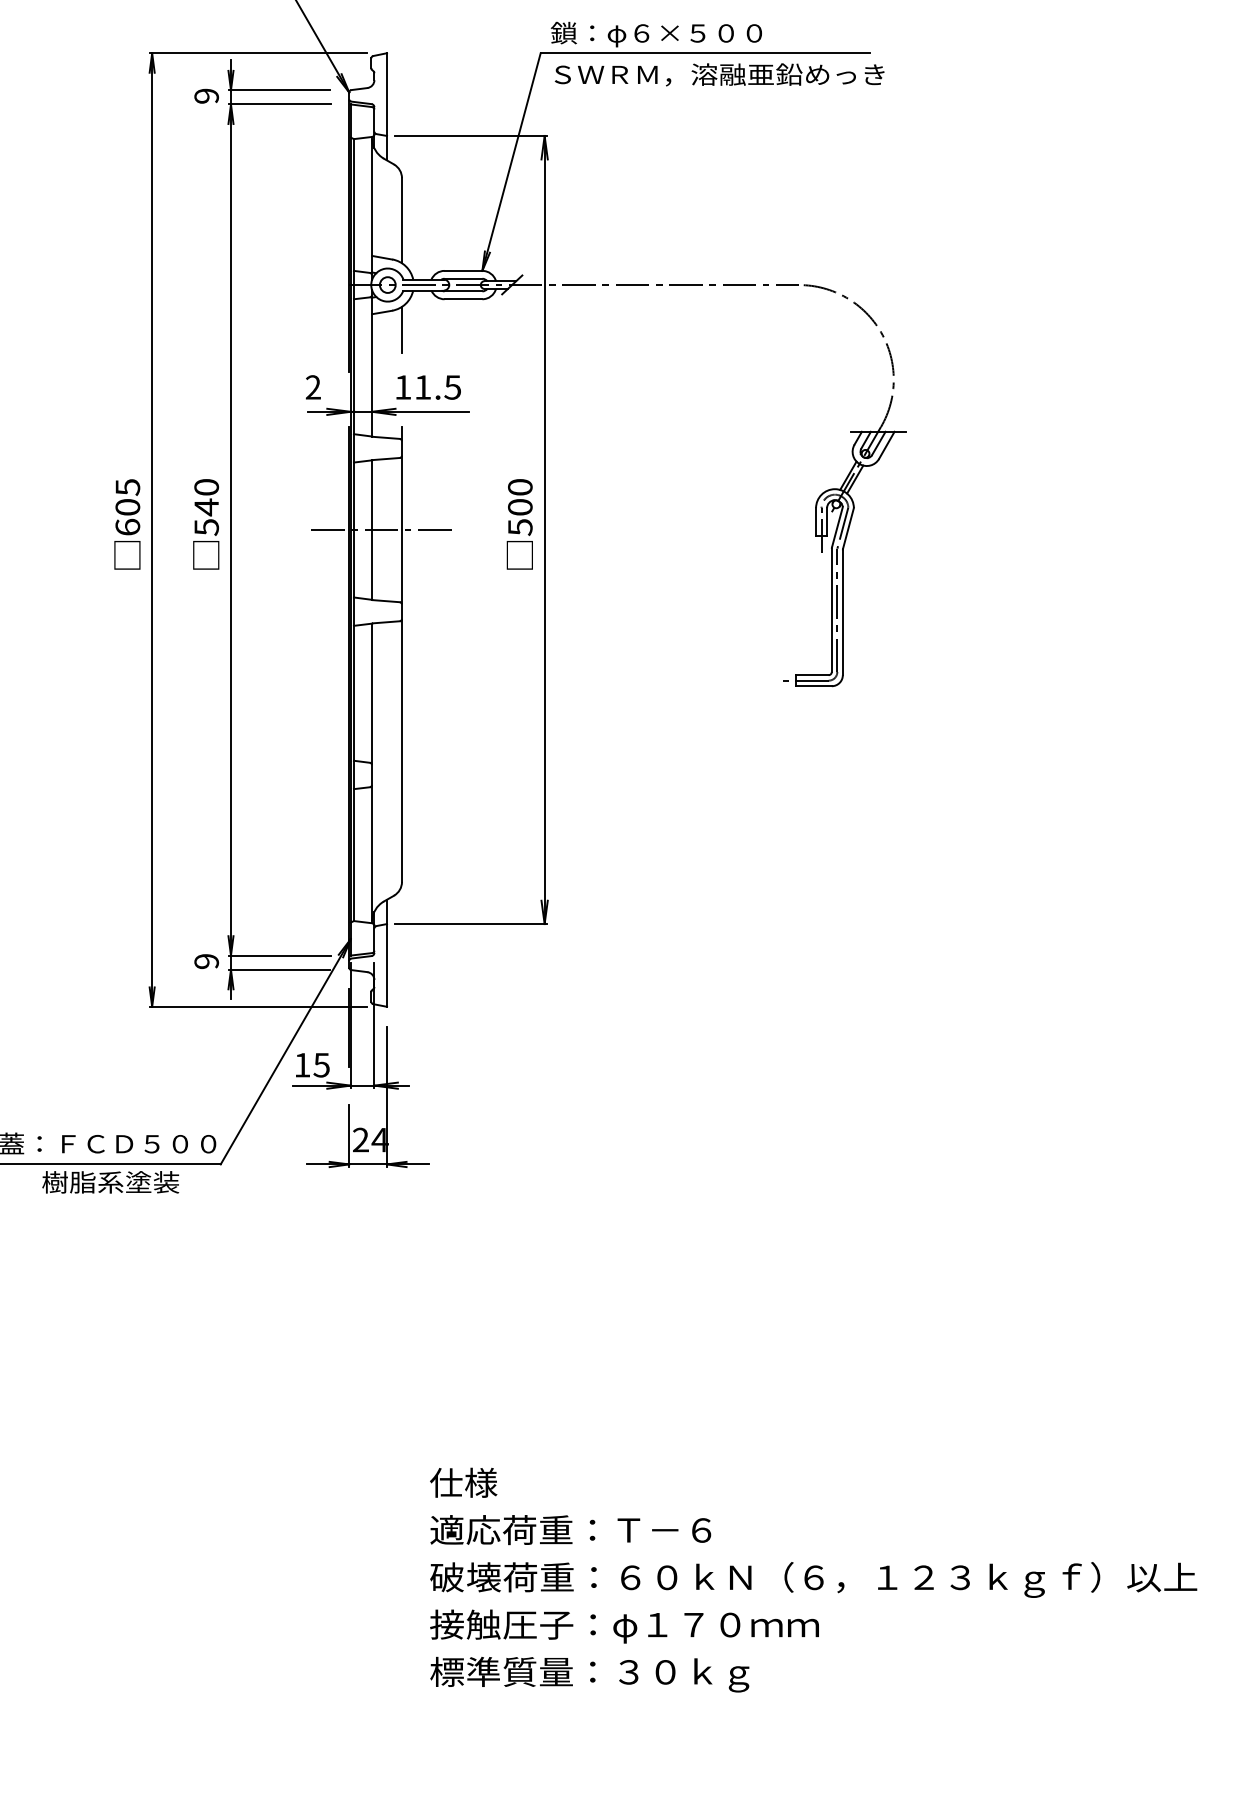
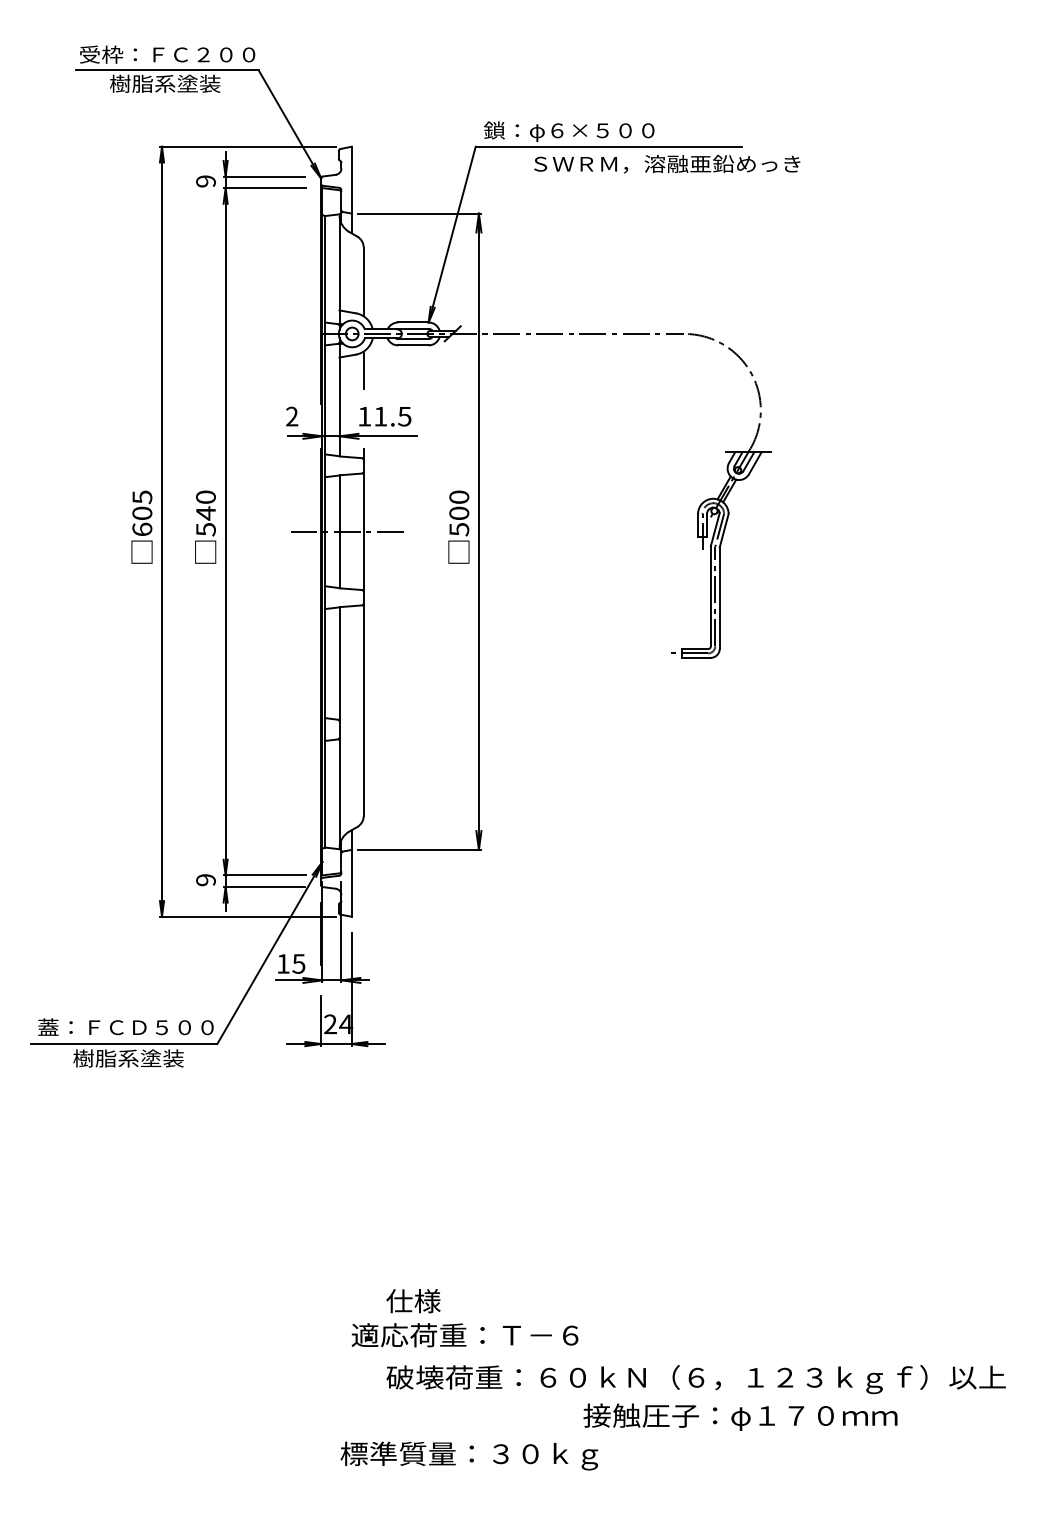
text: (719, 75) -> (667, 164), moved
text: (570, 1530) -> (464, 1335), moved
text: (624, 1625) -> (740, 1416), moved
text: (589, 1674) -> (469, 1455), moved

